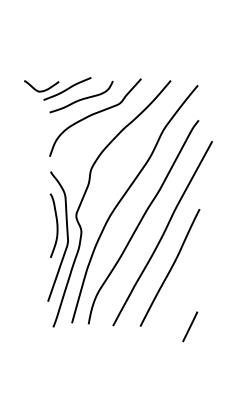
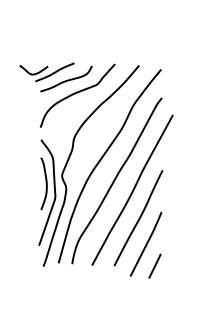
line: (179, 299) -> (146, 243), added

